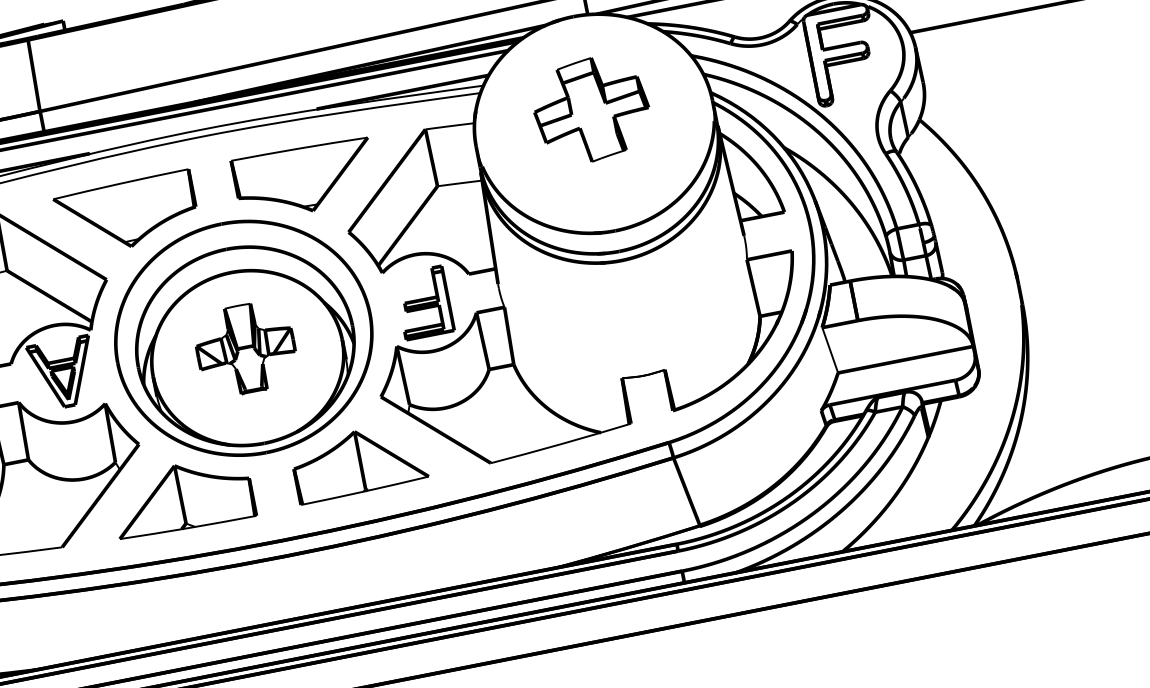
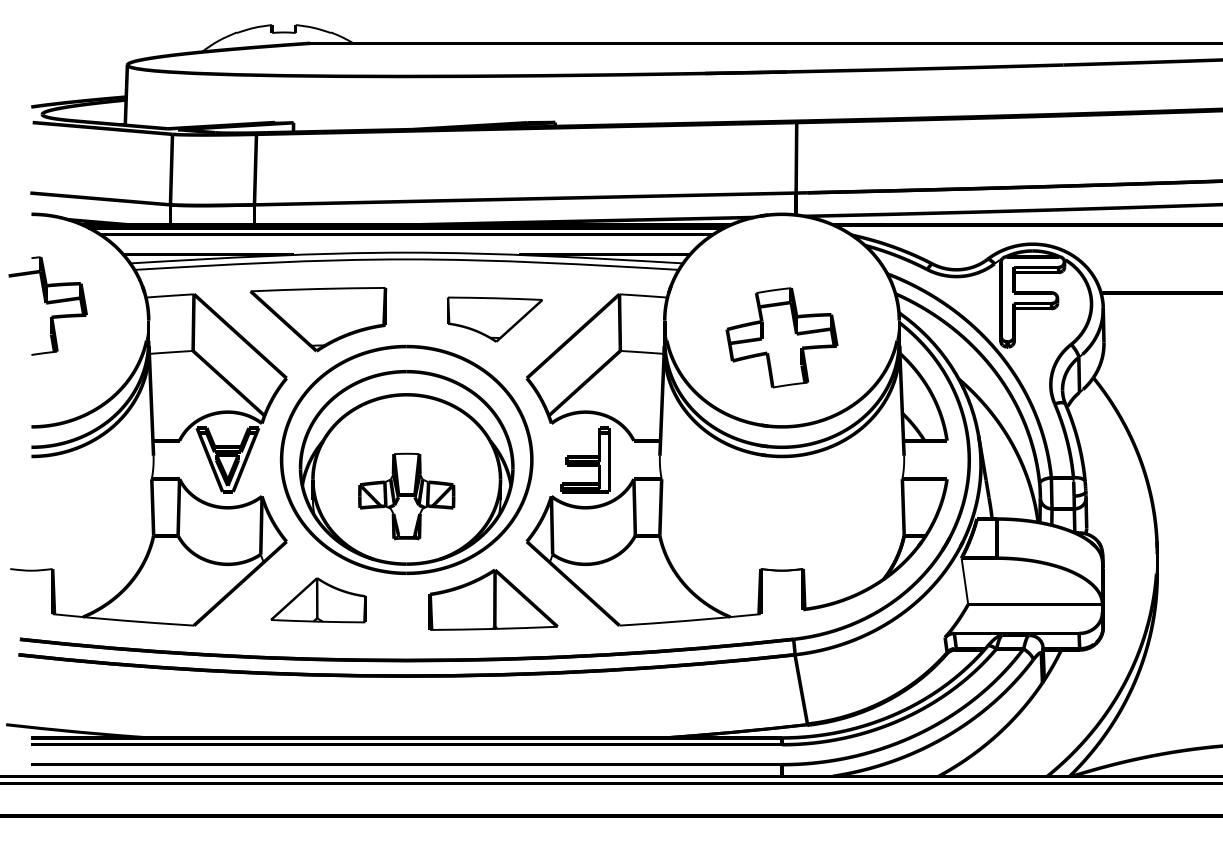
part: (591, 109) -> (781, 337), moved
part: (304, 179) -> (494, 319), size x0.7
part: (245, 349) -> (406, 496), moved
part: (182, 496) -> (318, 599), size x0.7

